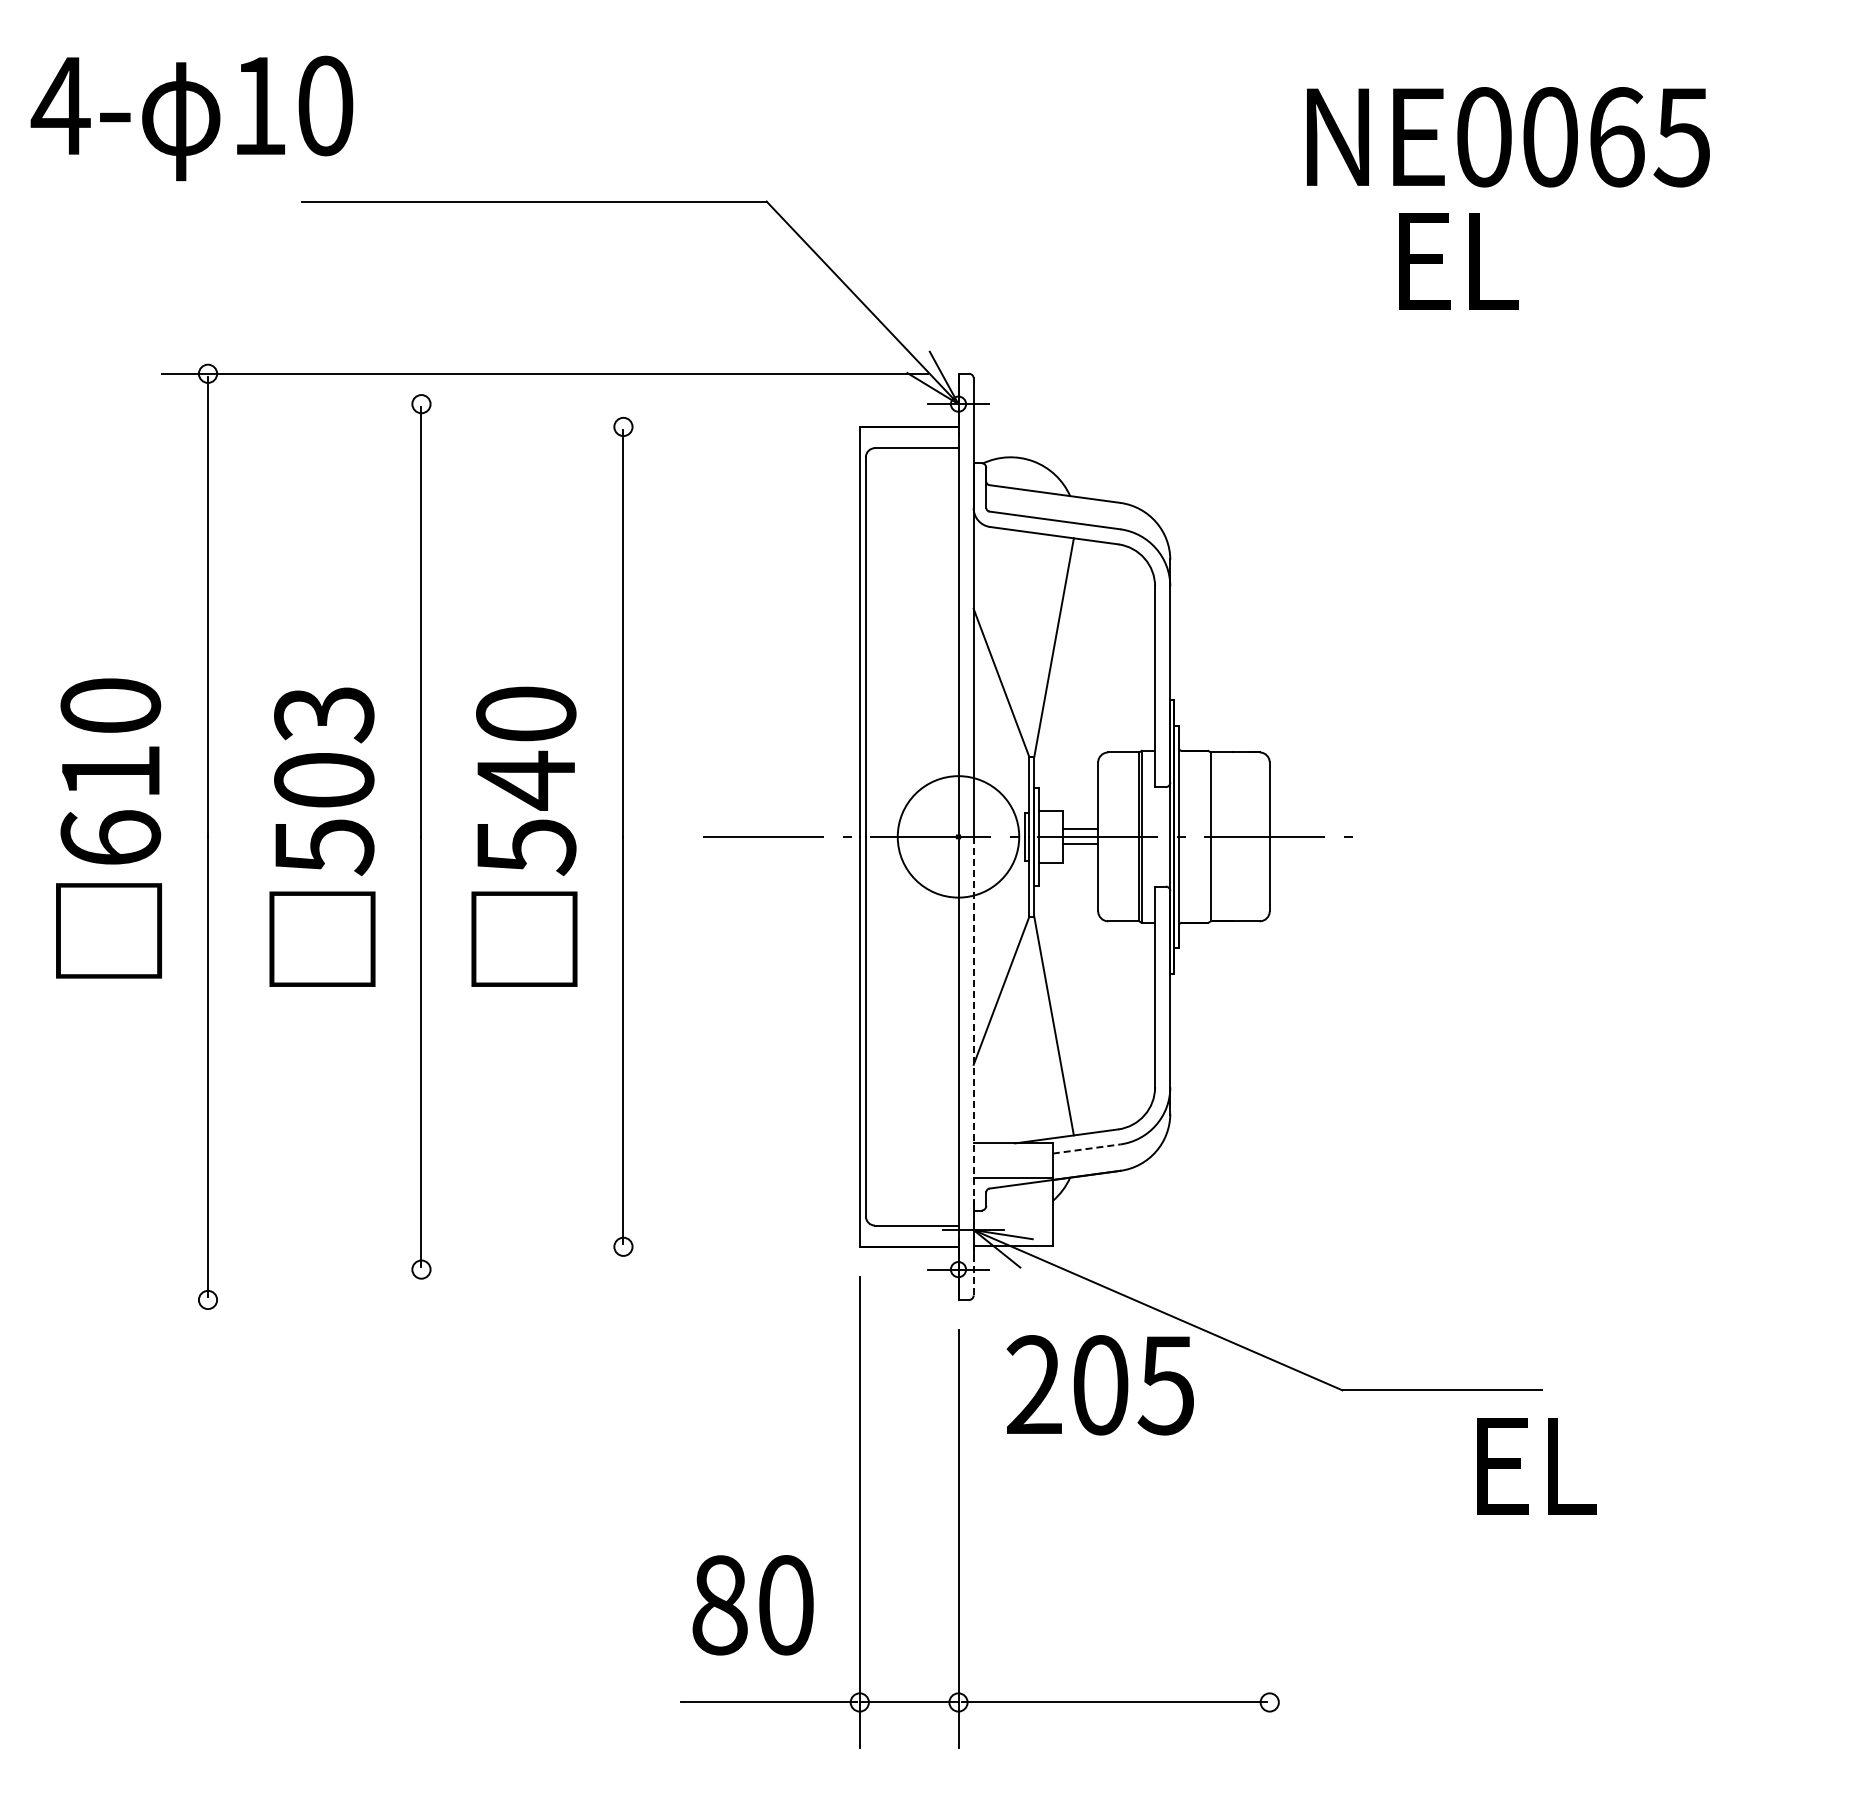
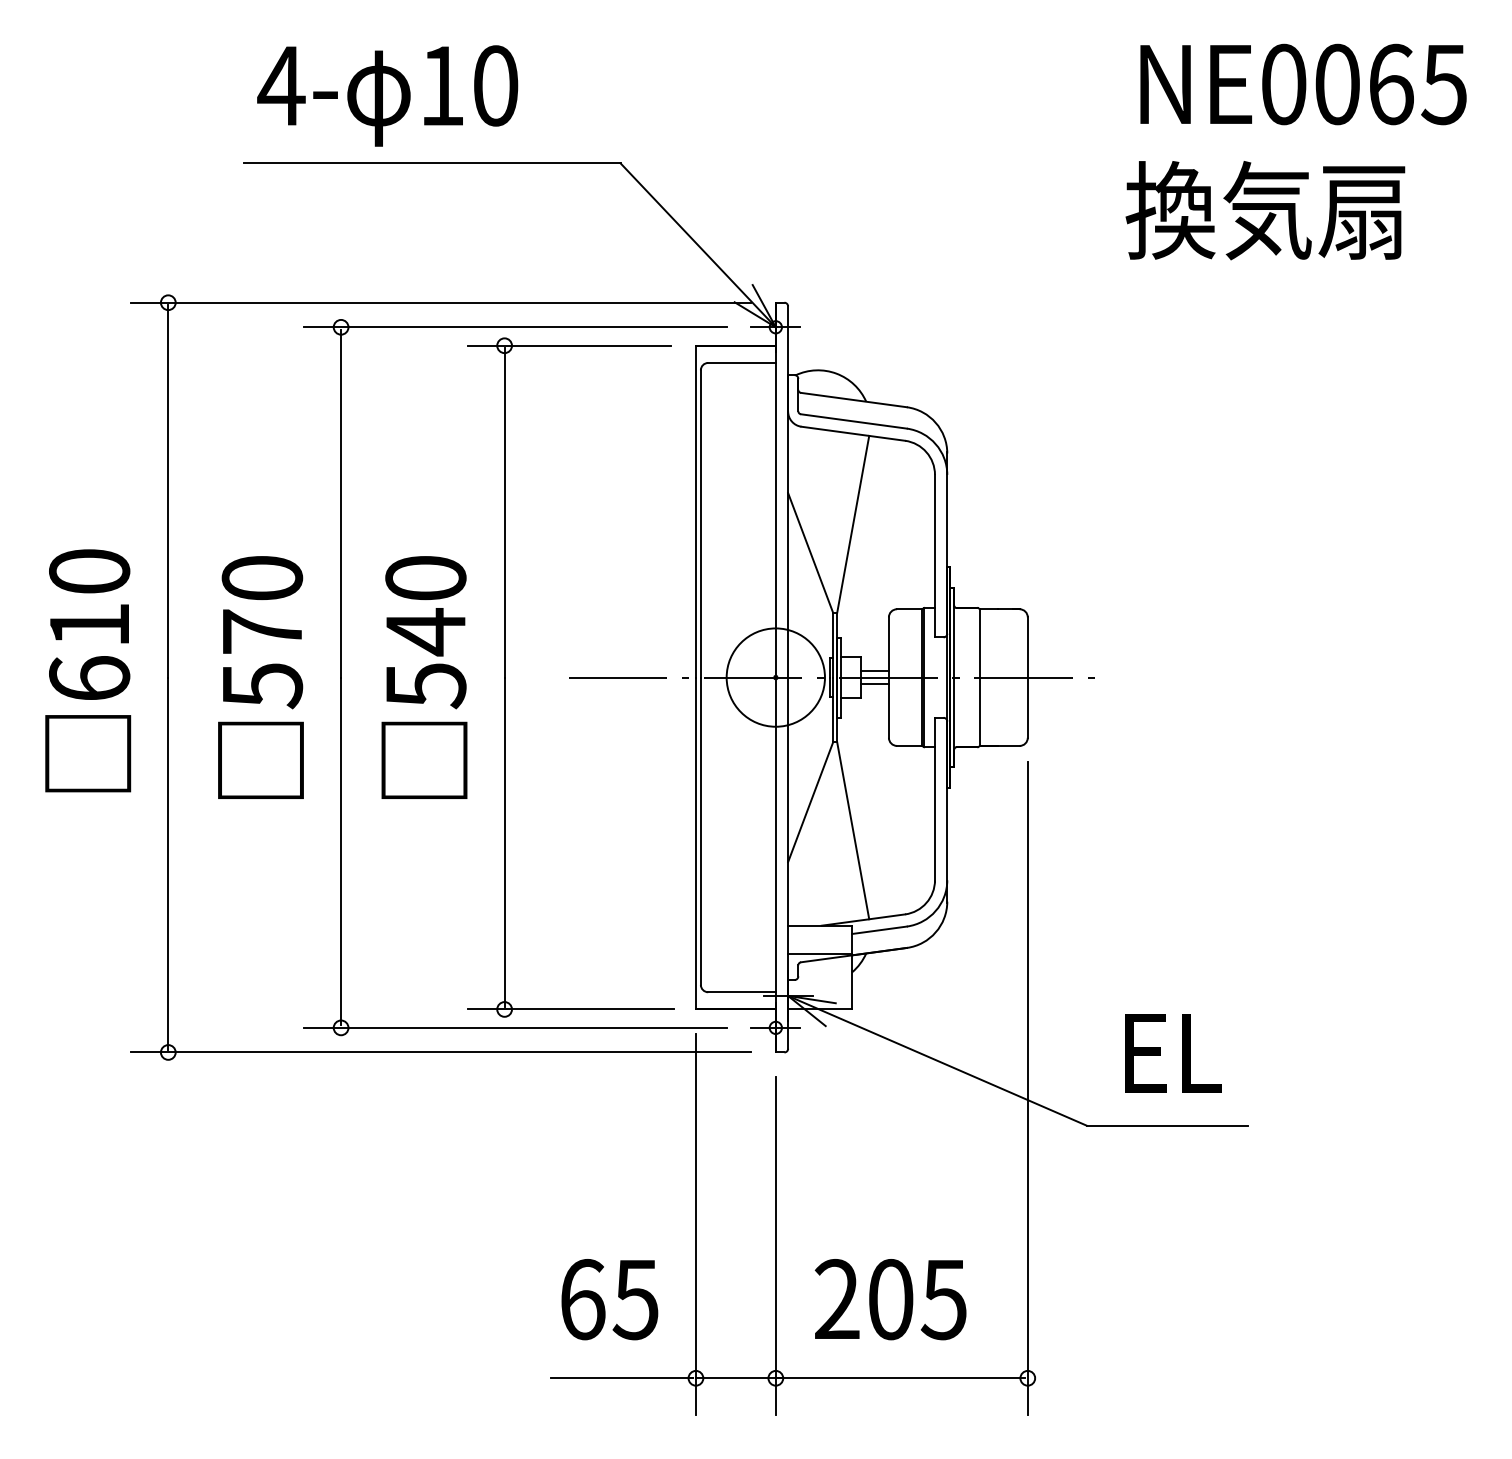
text: (191, 118) -> (387, 96), moved
text: (1508, 137) -> (1303, 84), moved
text: (1562, 259) -> (1264, 210), EL -> 換気扇
line: (636, 404) -> (515, 327), added
line: (703, 426) -> (569, 345), added
text: (324, 746) -> (262, 604), 503 -> 570
line: (973, 1065) -> (787, 862), dashed -> solid
line: (1087, 1148) -> (880, 929), dashed -> solid
line: (704, 1246) -> (570, 1009), added
line: (636, 1269) -> (515, 1027), added
line: (545, 1299) -> (441, 1052), added
line: (1269, 1344) -> (1027, 1088), added
text: (1099, 1385) -> (889, 1299), moved
text: (1536, 1466) -> (1173, 1053), moved
text: (752, 1605) -> (609, 1299), 80 -> 65

